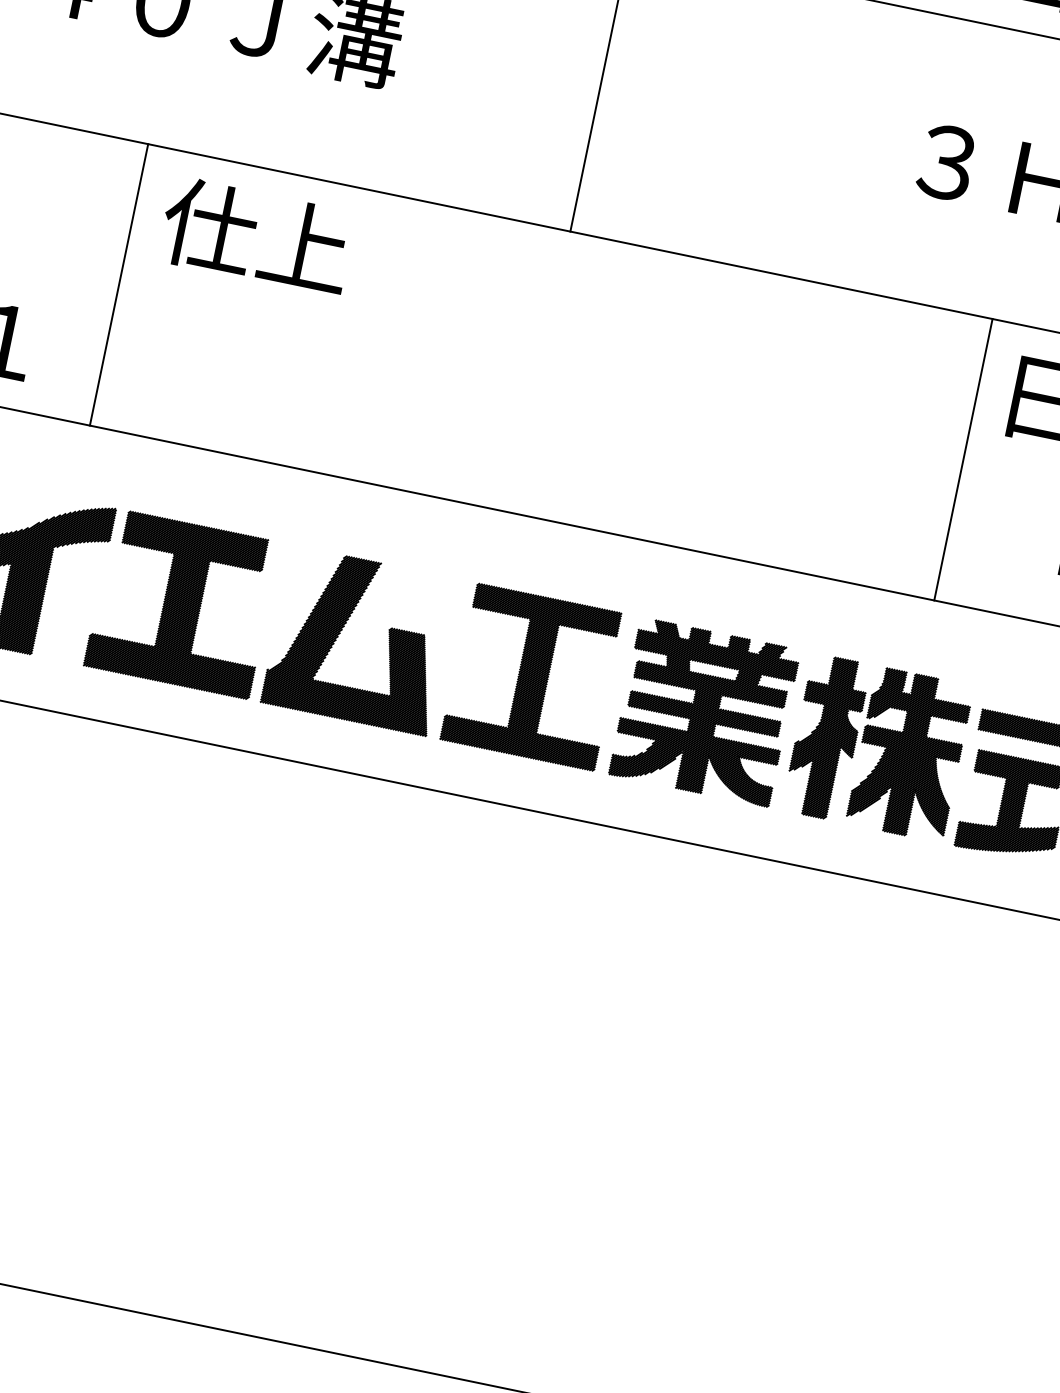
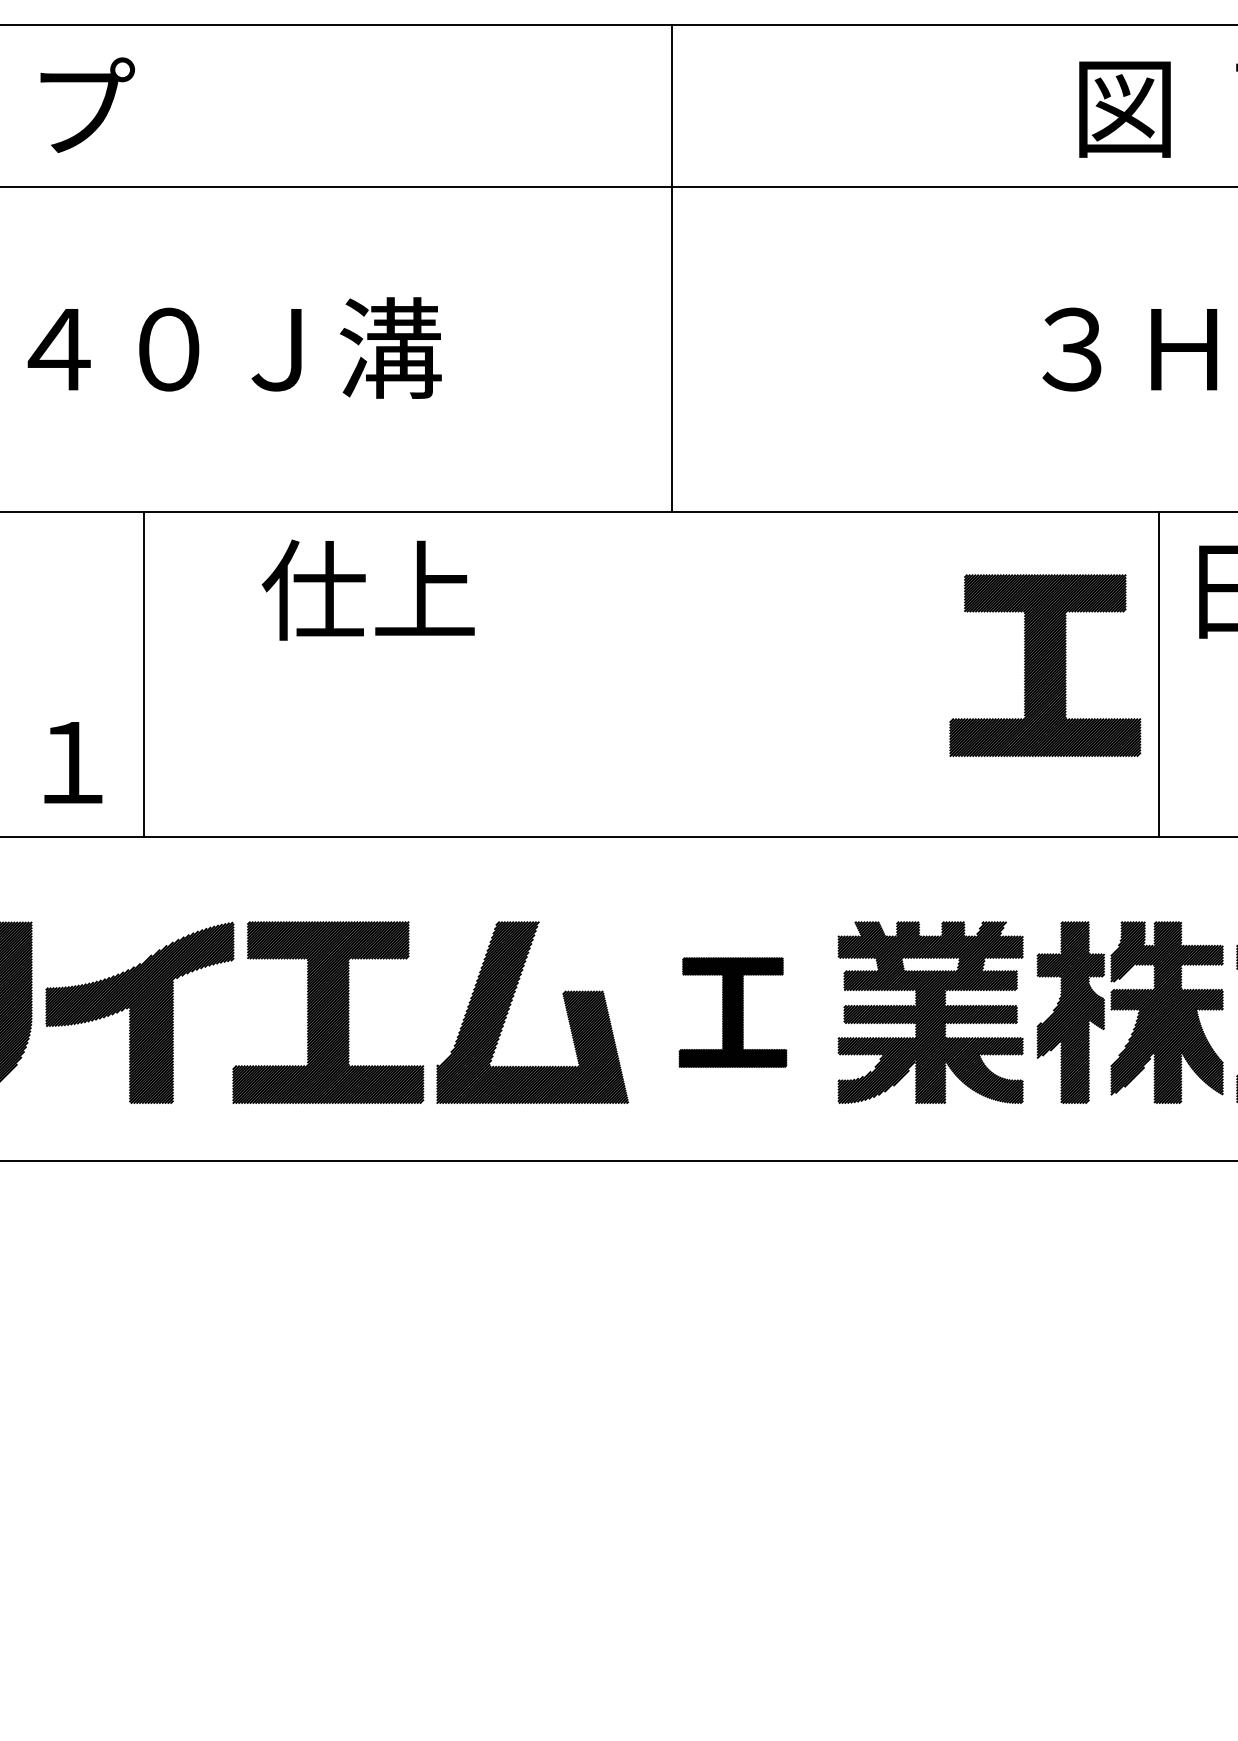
text: (256, 235) -> (367, 589), moved
line: (119, 285) -> (144, 674), moved
part: (866, 431) -> (1045, 665), added
part: (532, 676) -> (732, 1012), size x0.6

